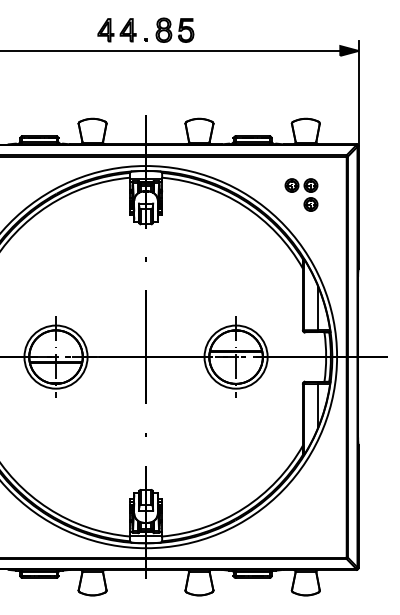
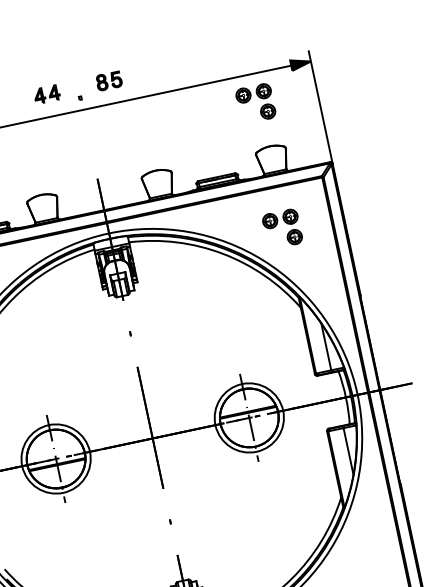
part: (174, 29) -> (108, 80), size x0.6
part: (116, 30) -> (46, 94), size x0.6
part: (301, 77) -> (255, 103), added

